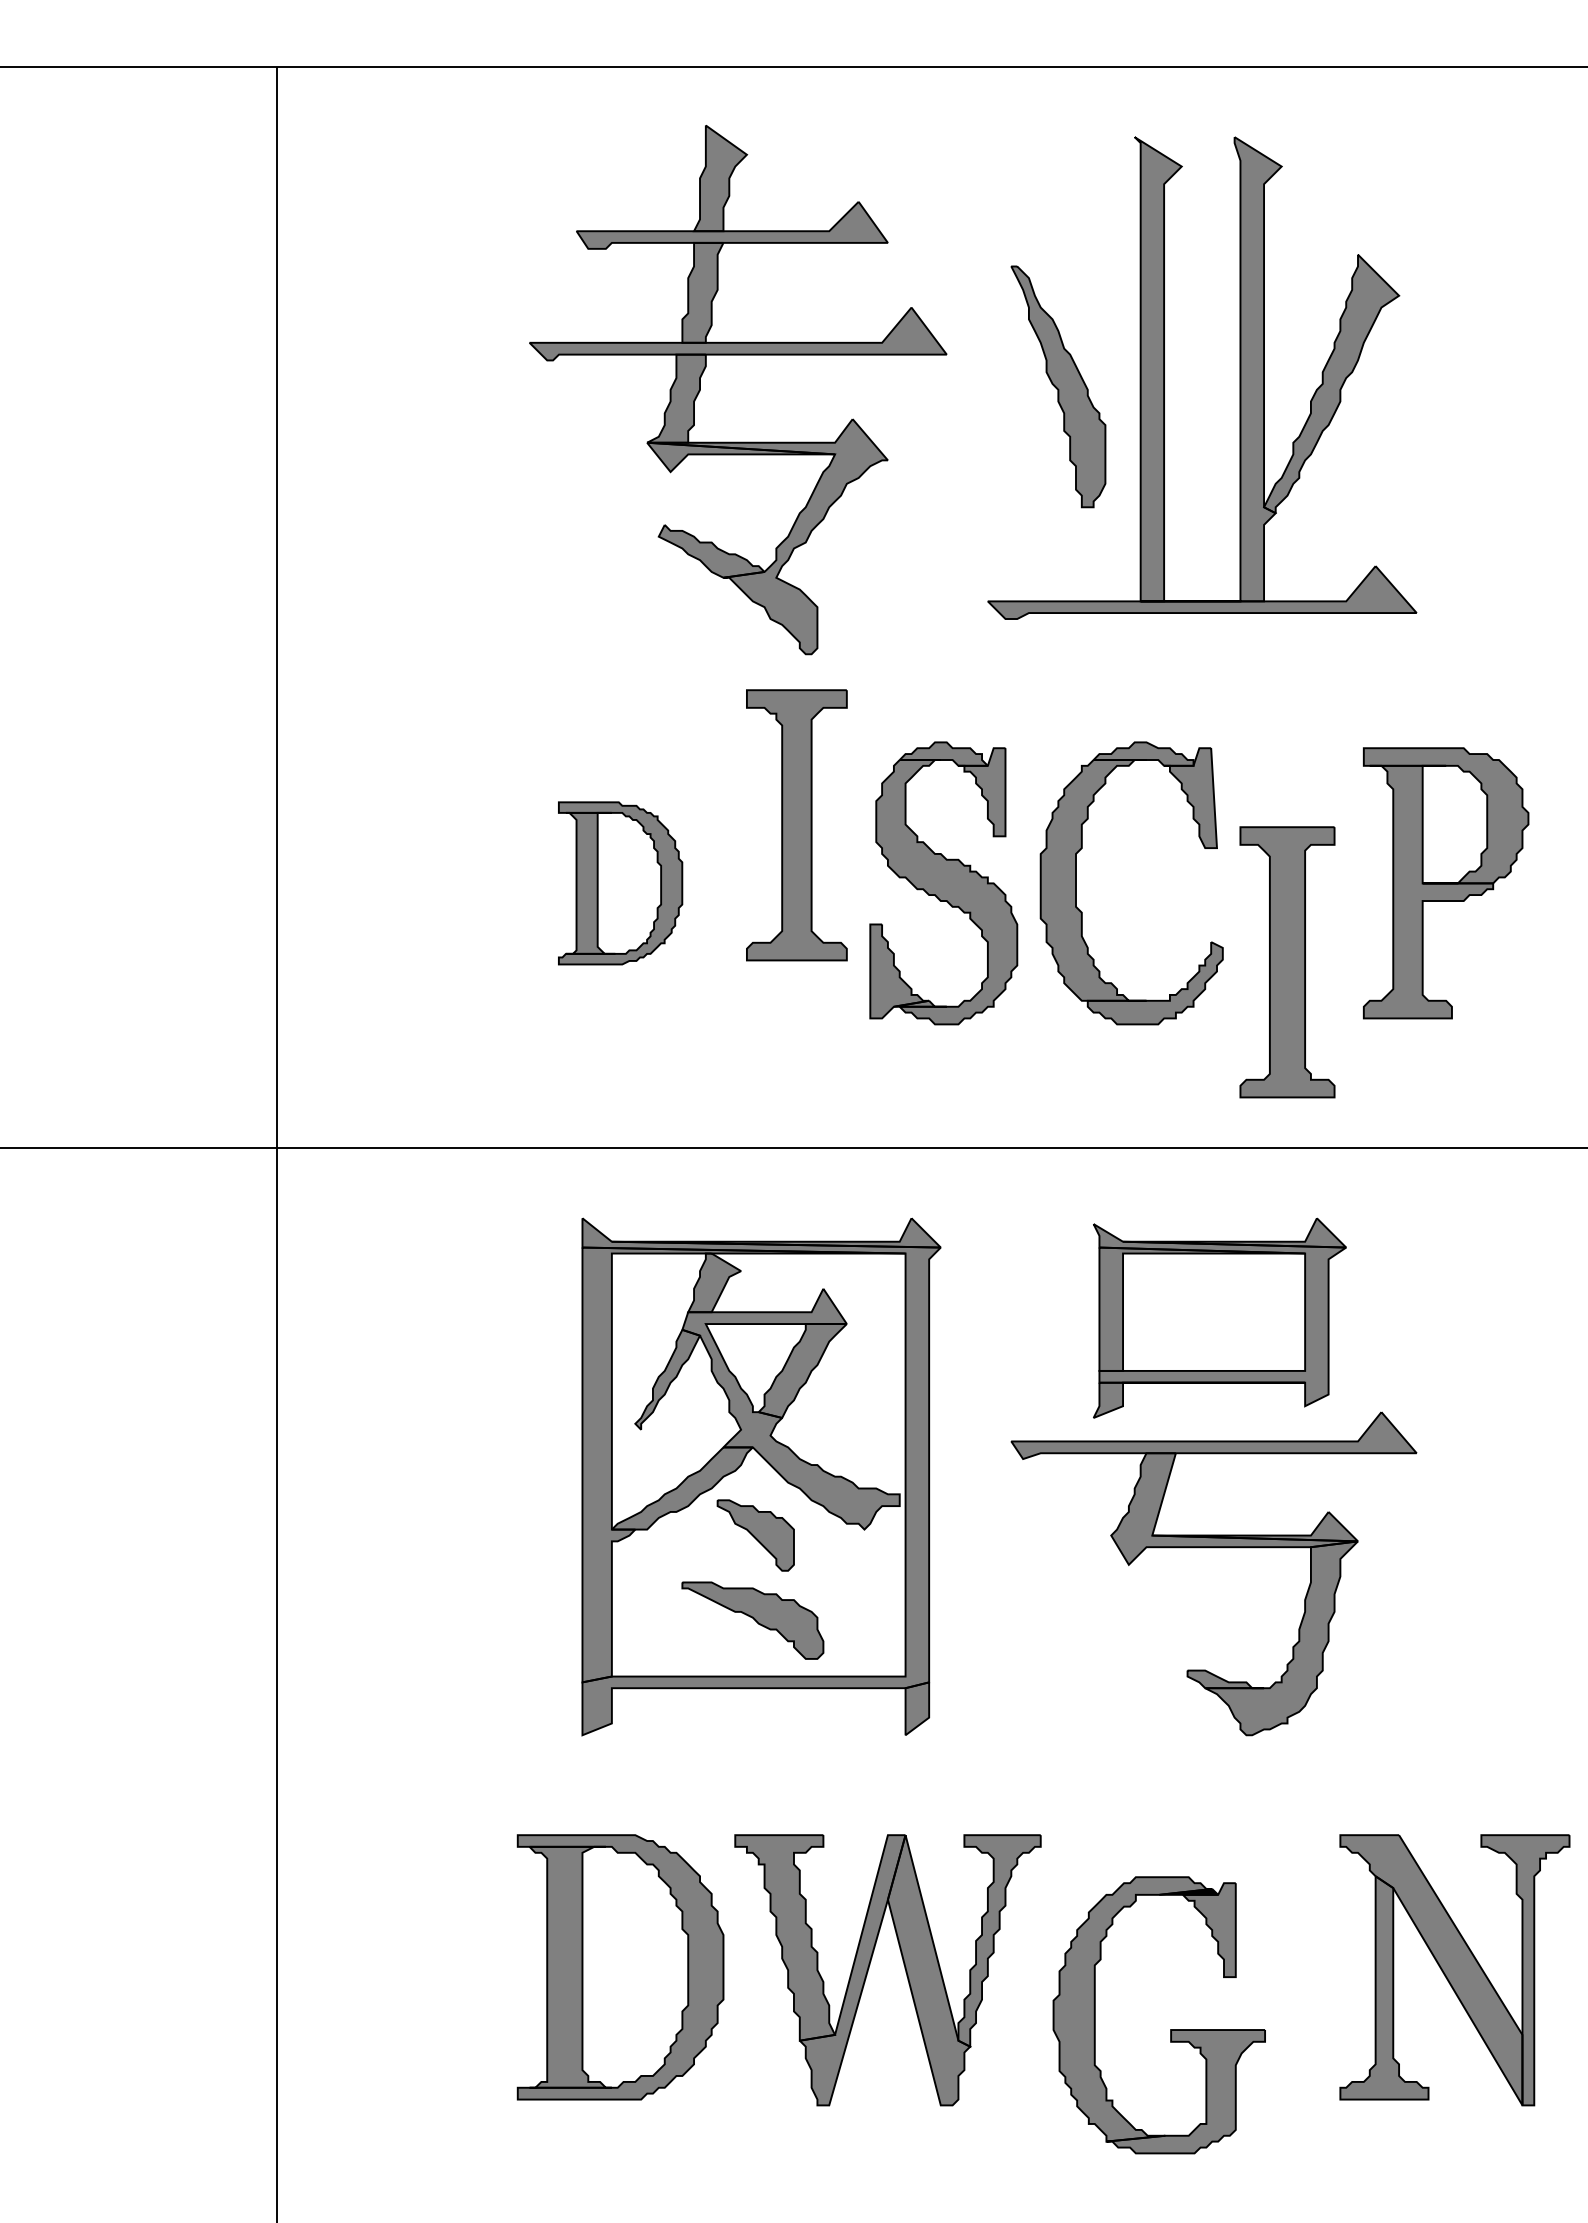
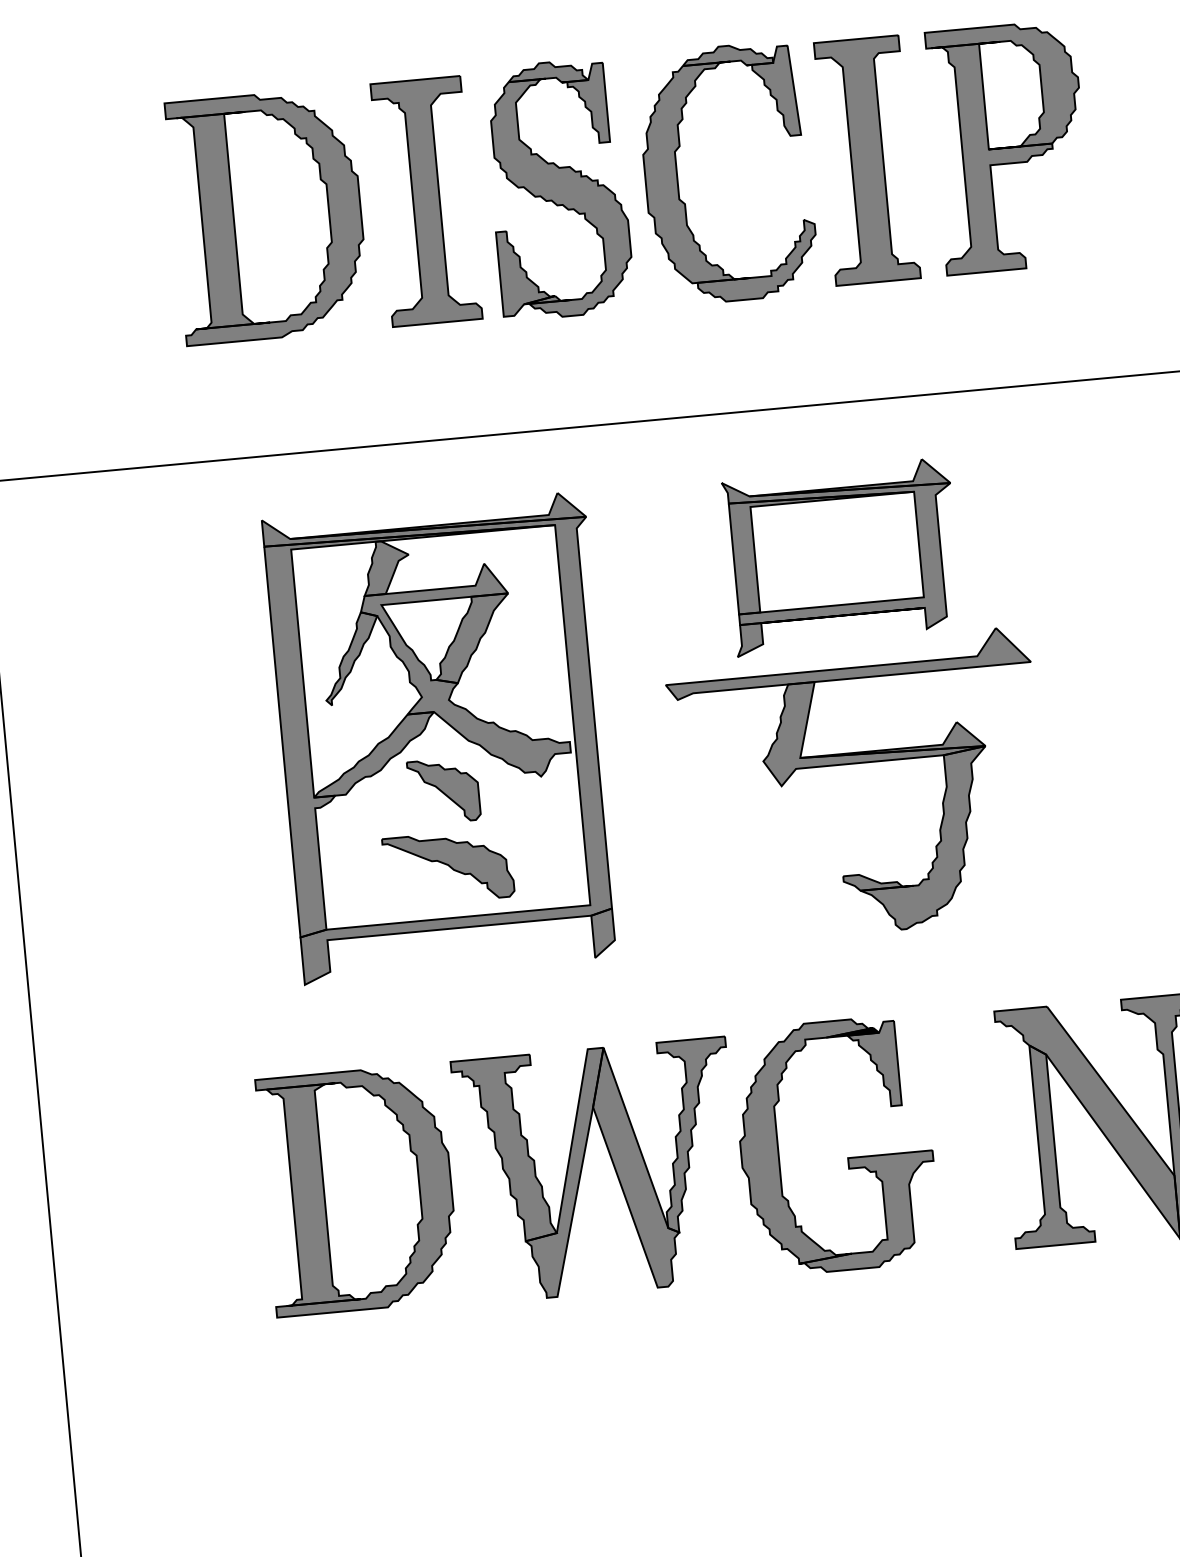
part: (796, 825) -> (426, 201), moved
part: (620, 883) -> (268, 216), size x1.67
part: (1287, 962) -> (867, 160), moved
part: (1170, 2029) -> (847, 1157), moved

